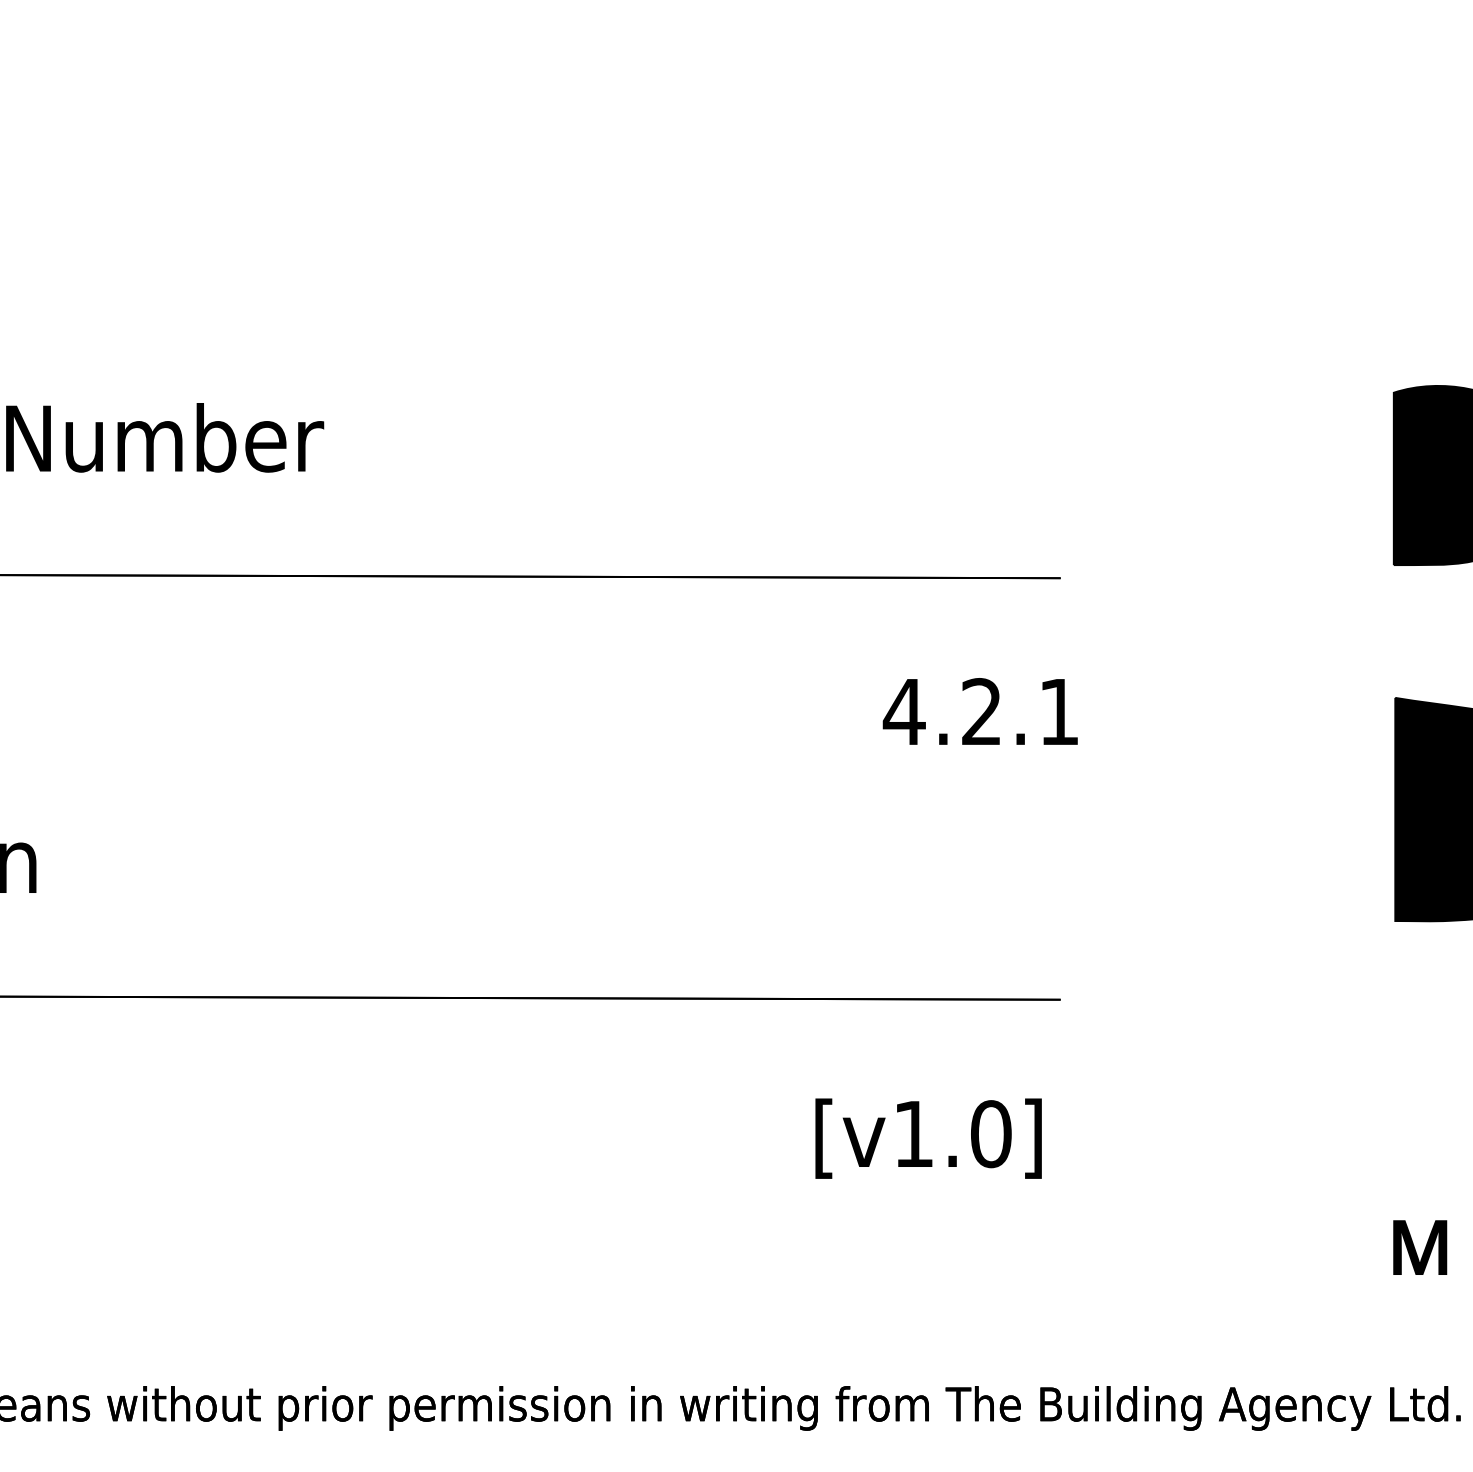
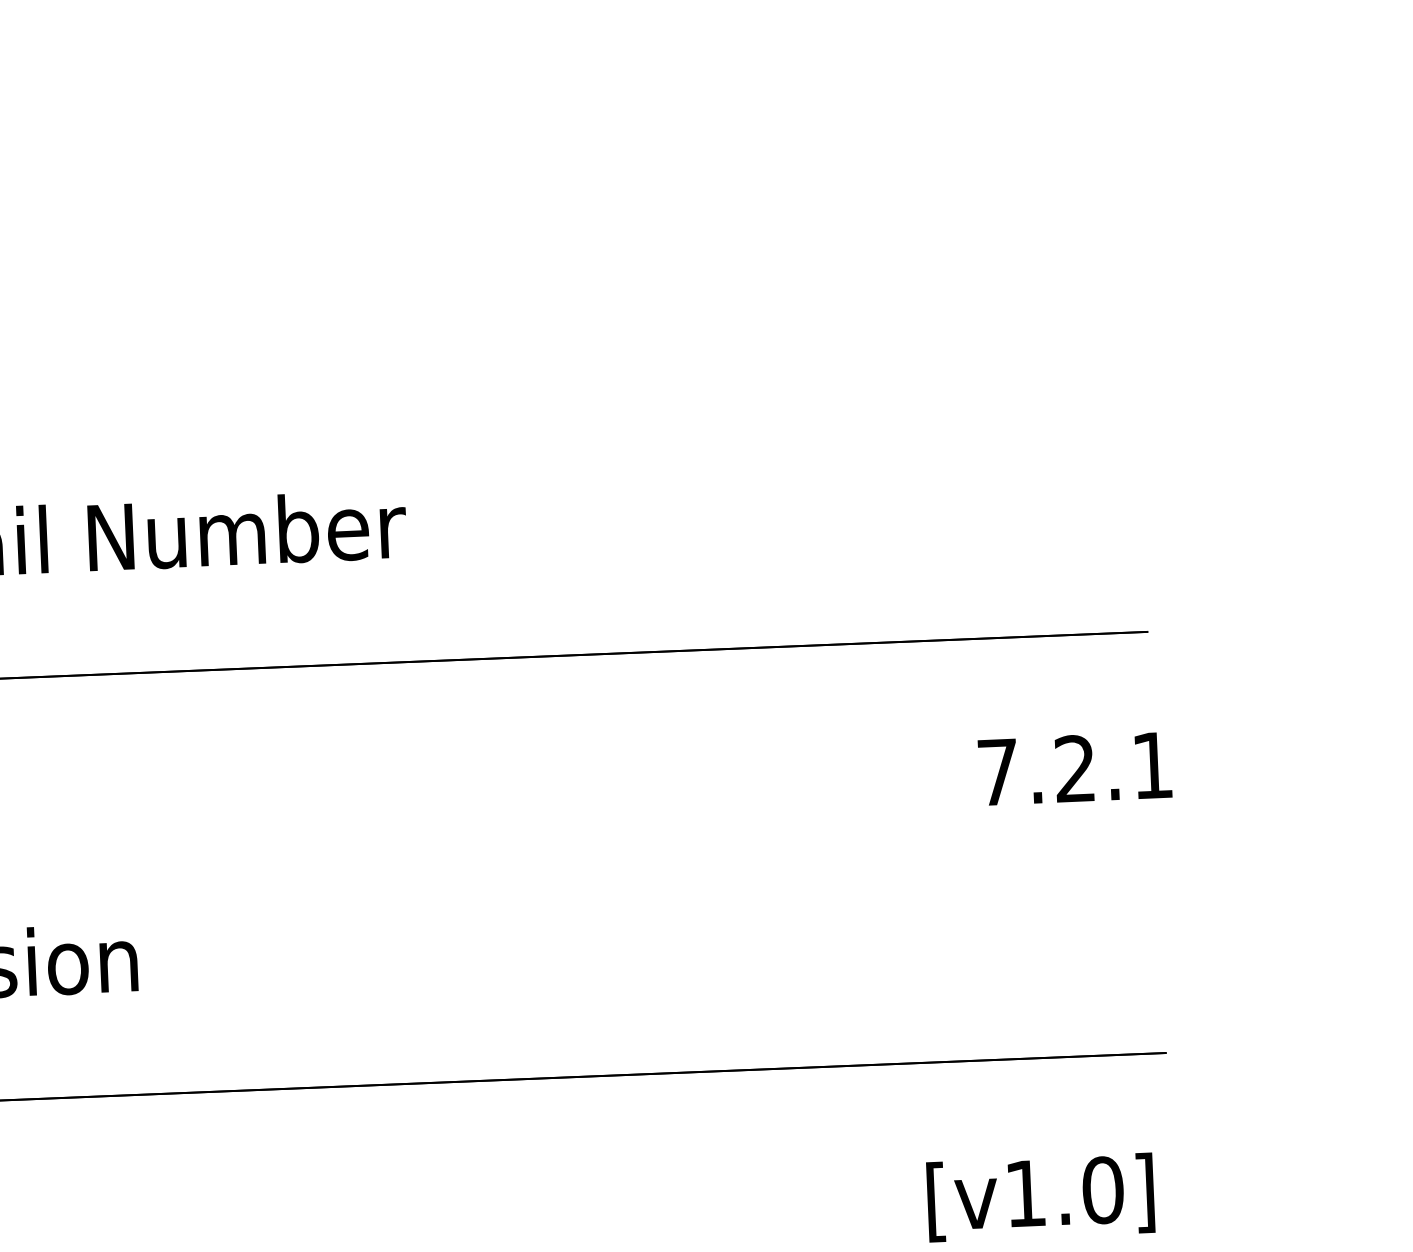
text: (903, 711) -> (997, 771), 4.2.1 -> 7.2.1

